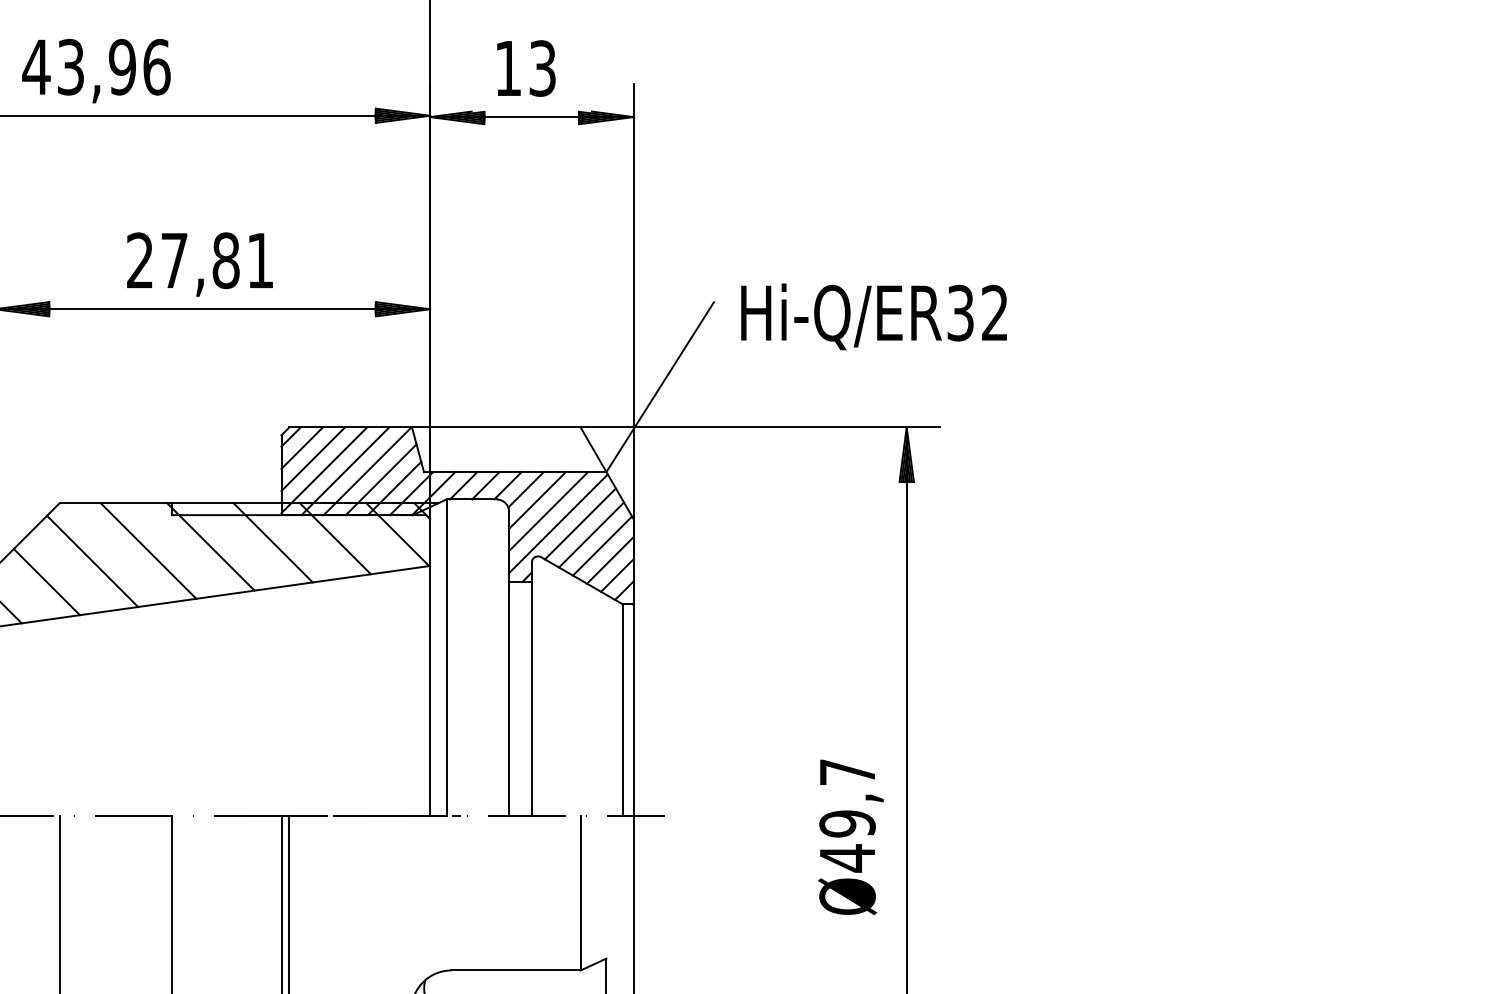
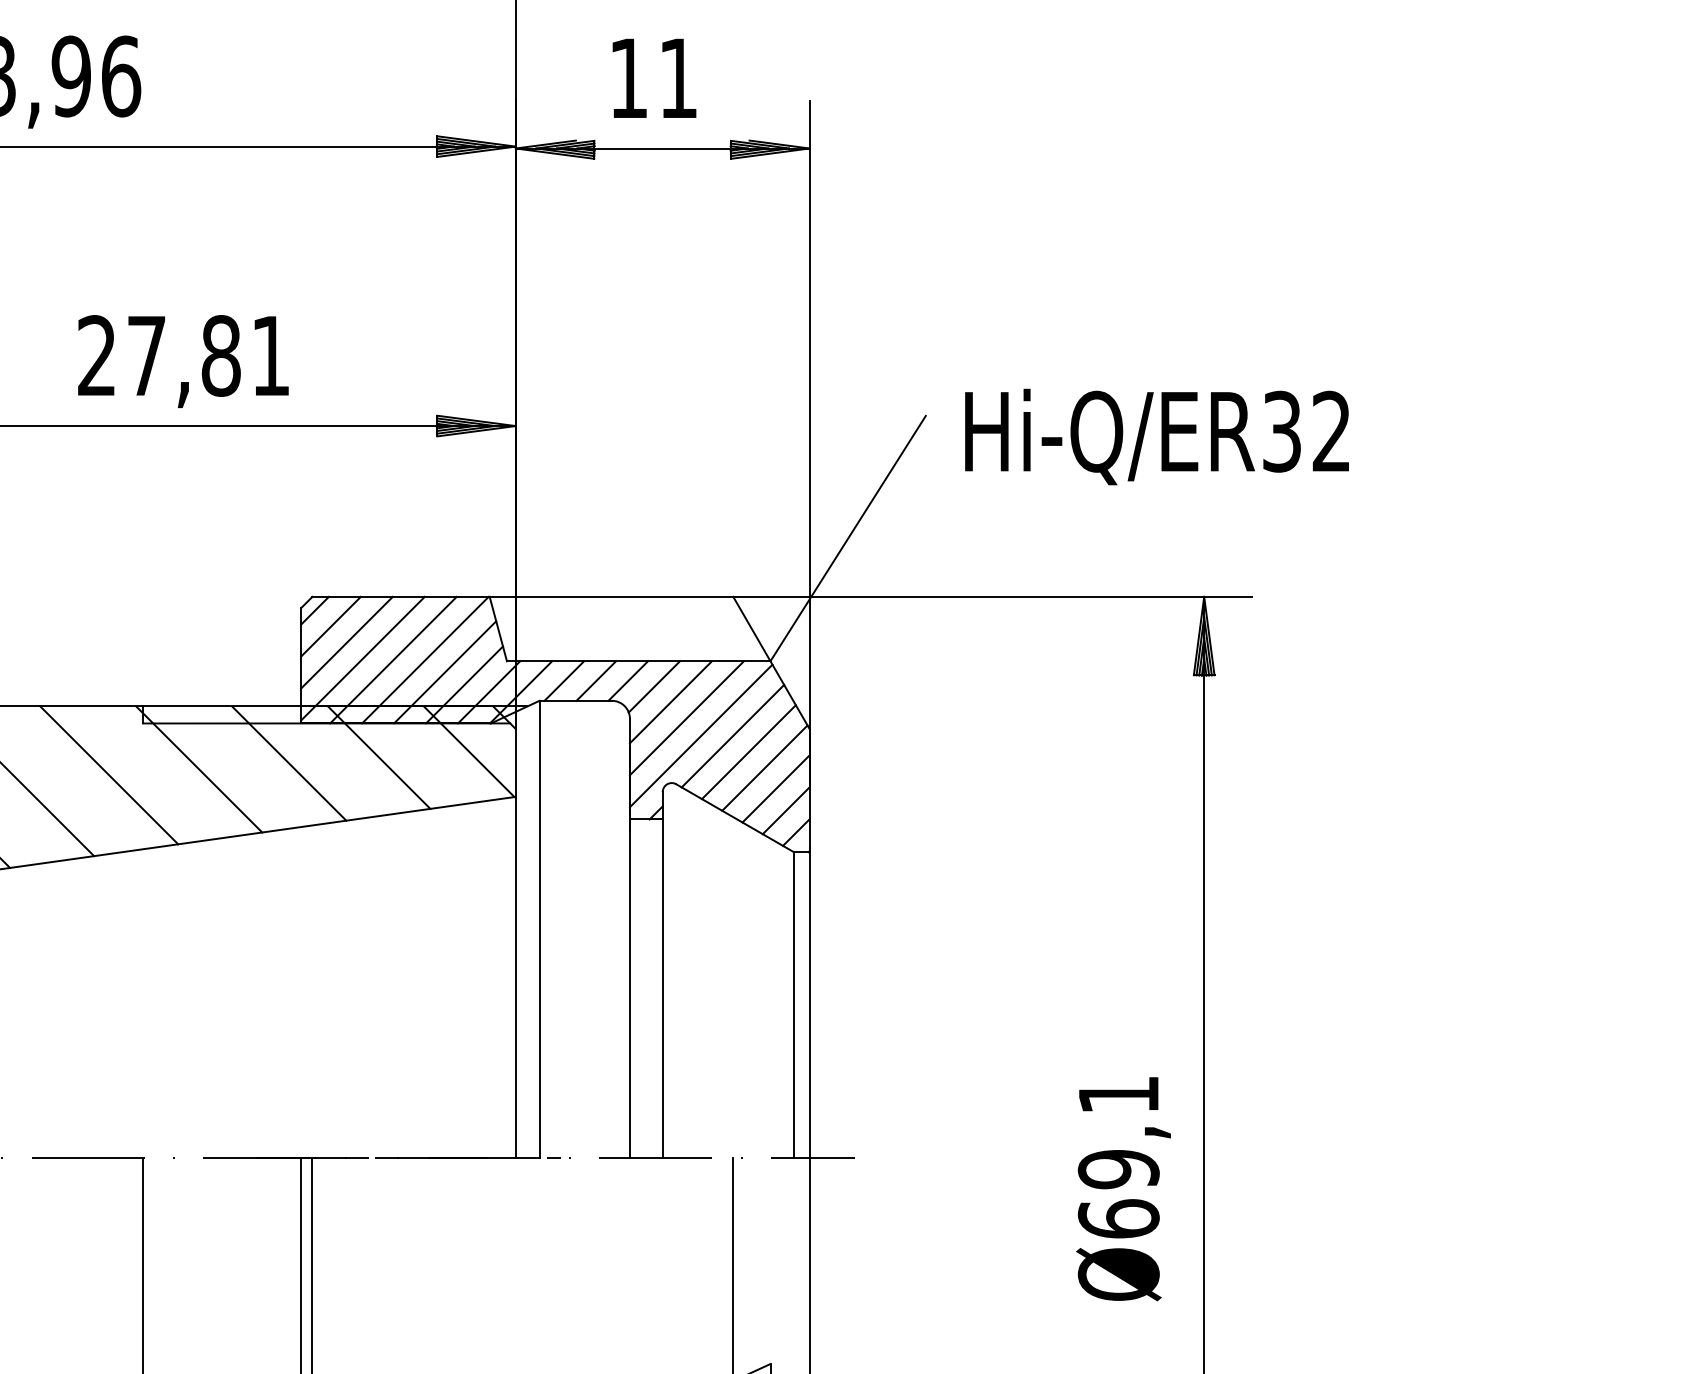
text: (542, 68) -> (678, 78), 13 -> 11
text: (847, 815) -> (1118, 1157), Ø49,7 -> Ø69,1

